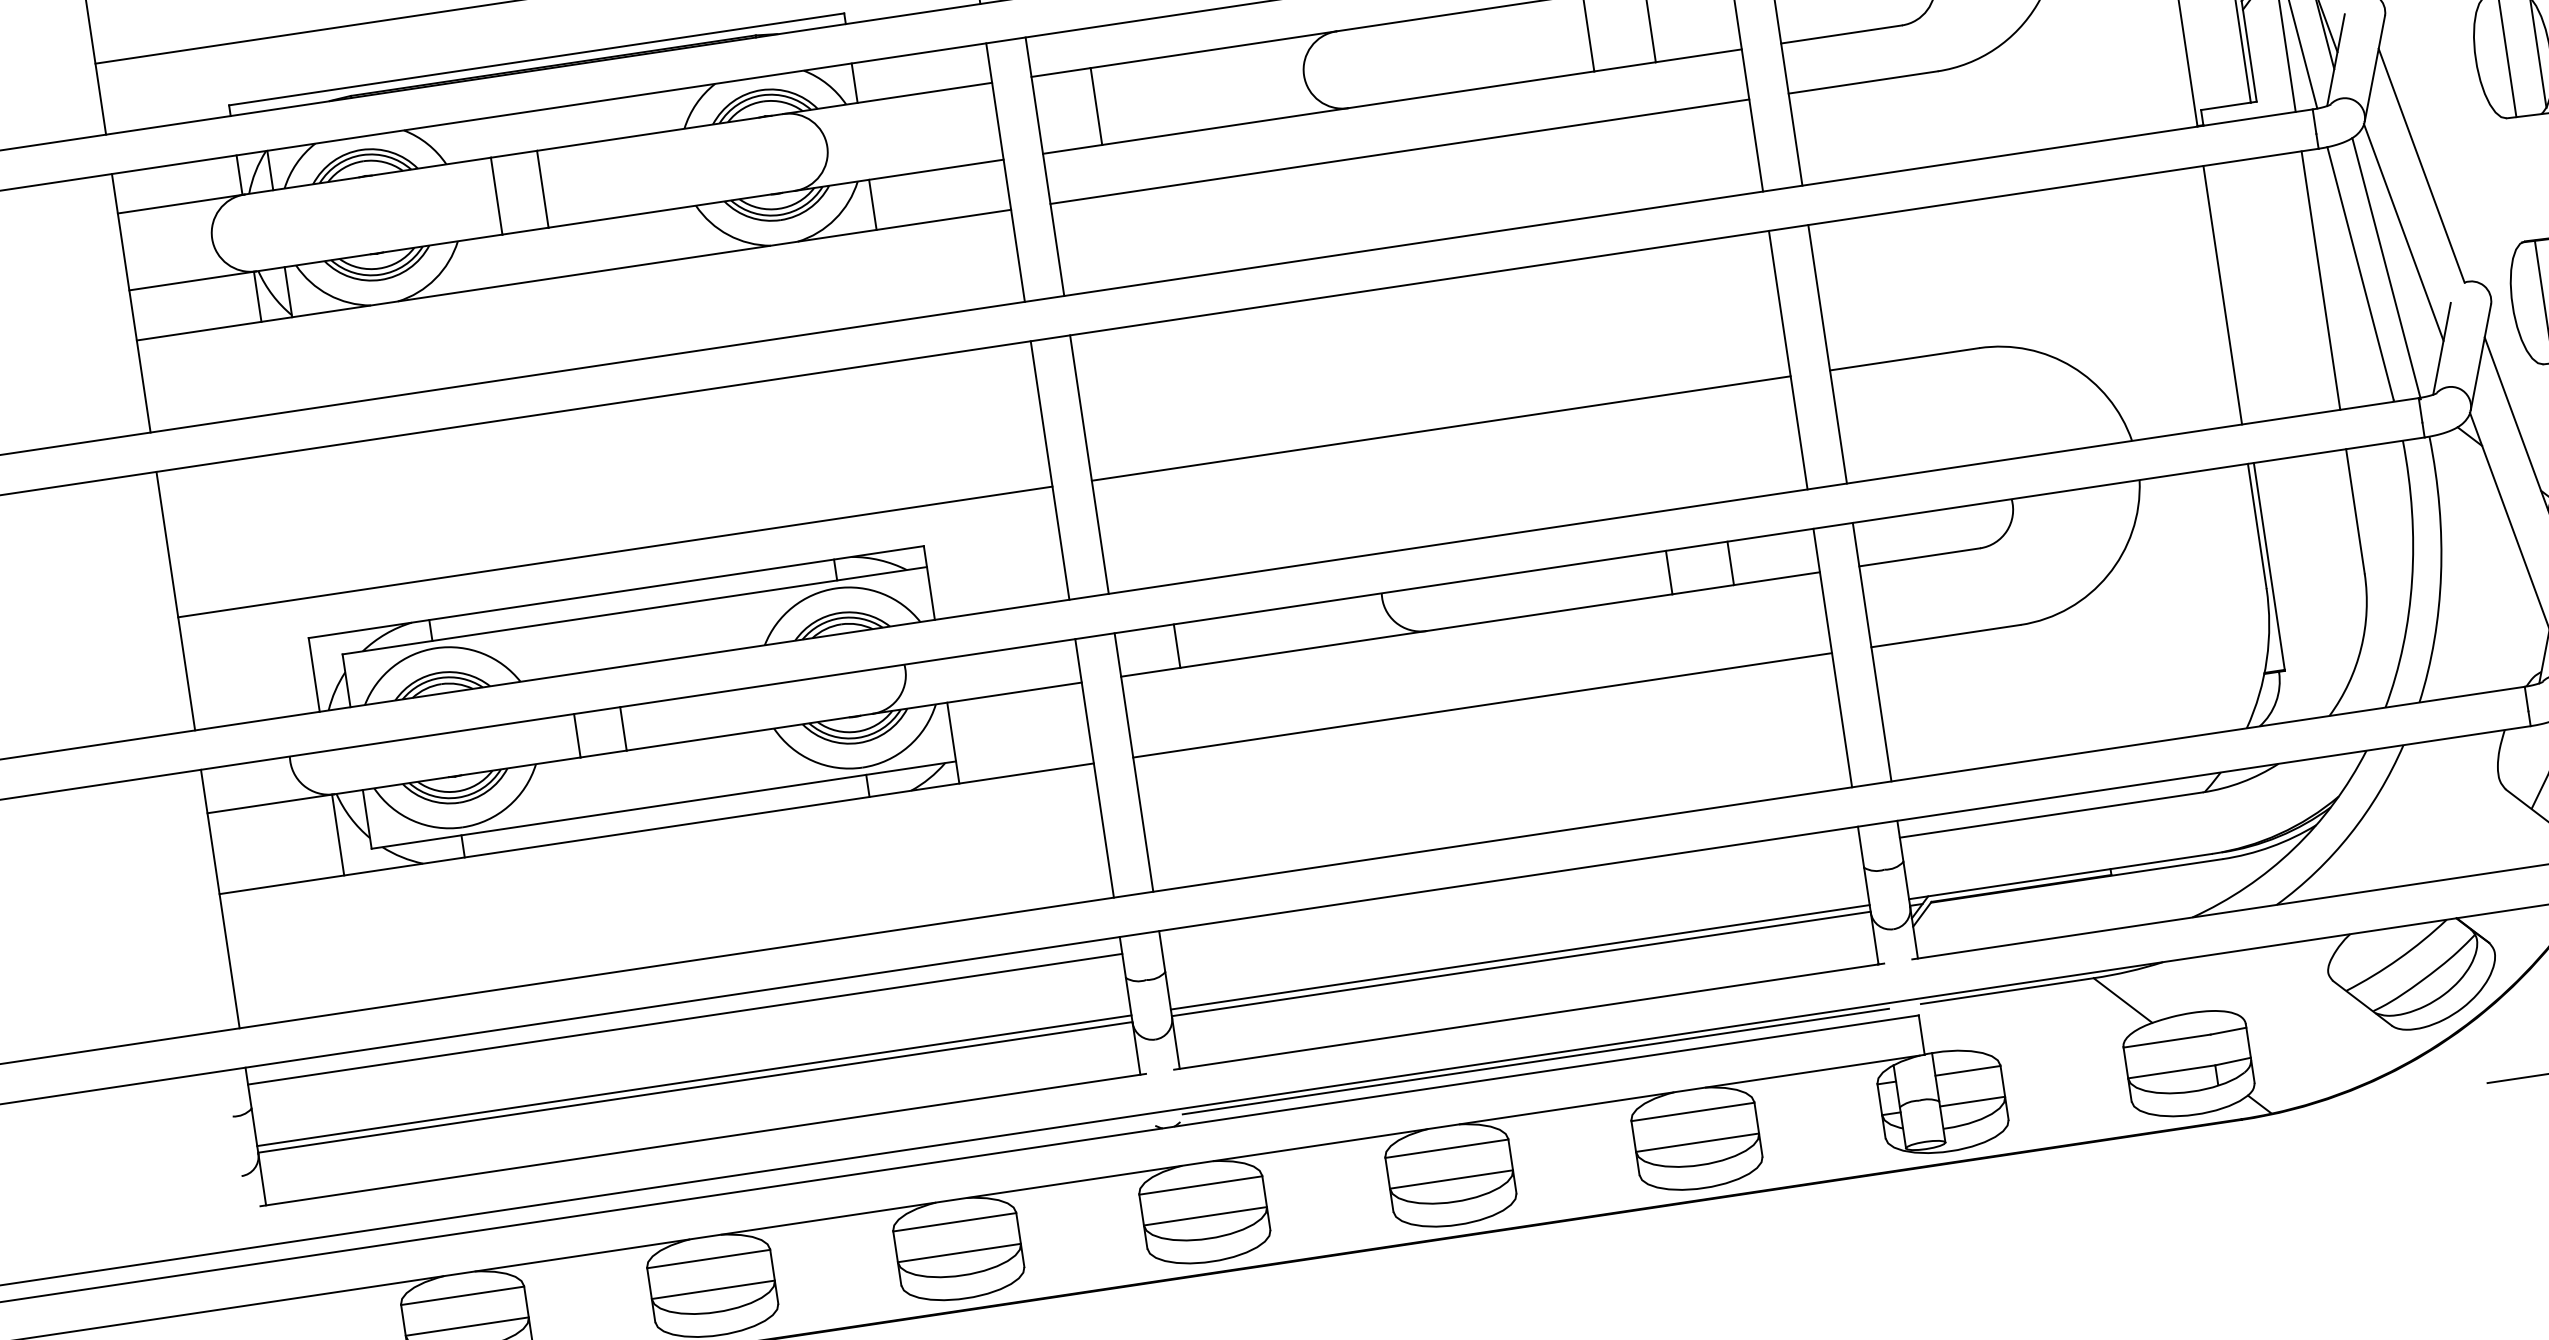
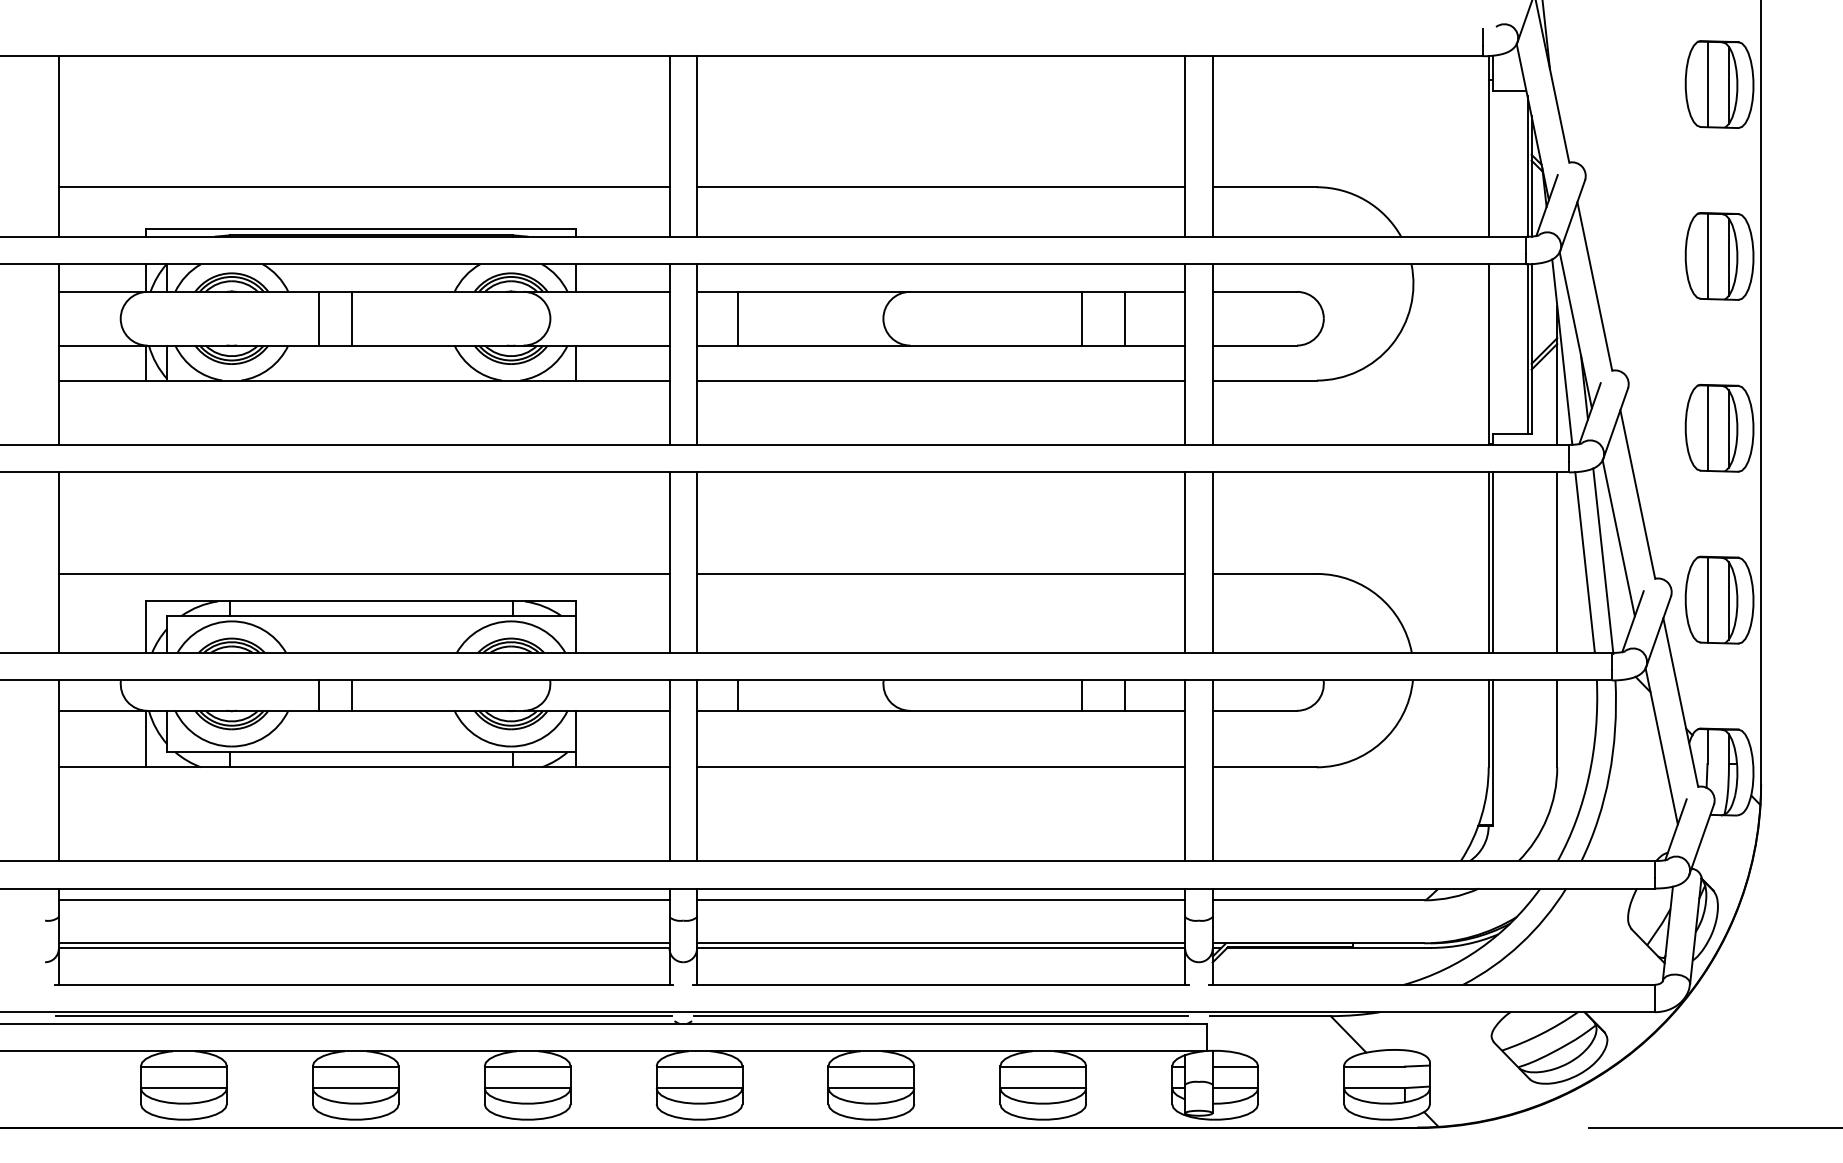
line: (2228, 294) -> (1492, 562), added
line: (1511, 895) -> (941, 900), added
line: (710, 1185) -> (364, 1016), added

